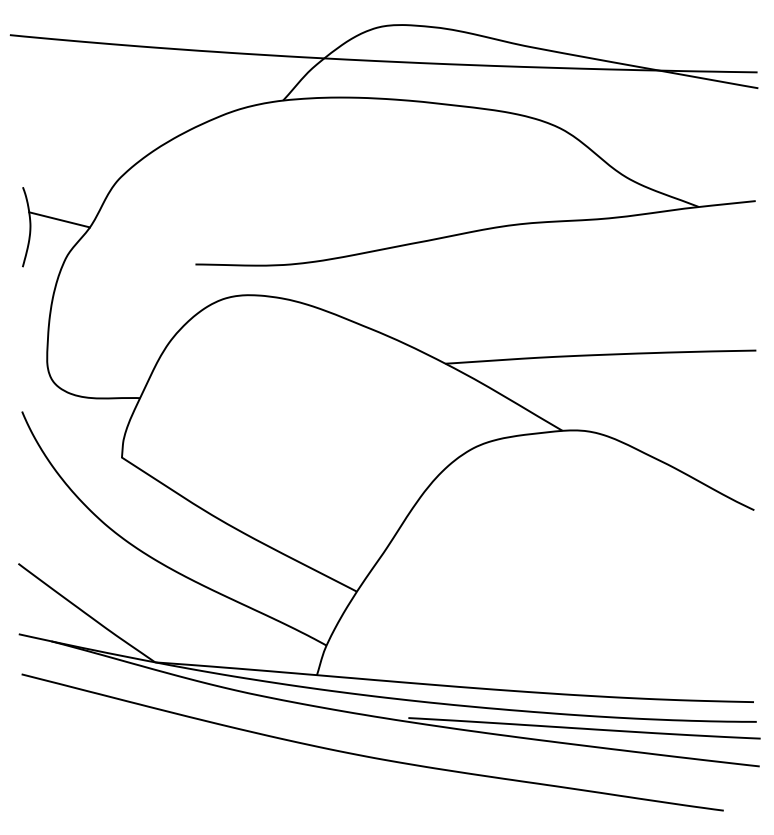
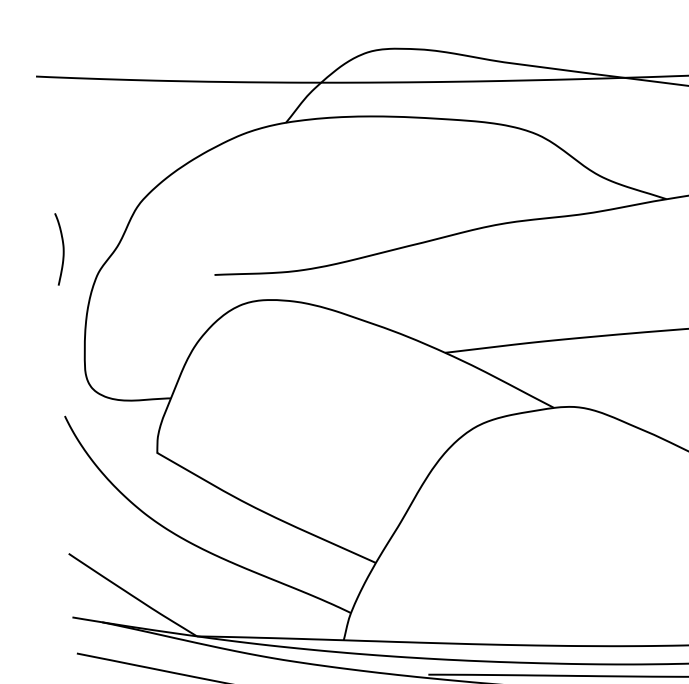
line: (59, 219) -> (89, 240), removed

